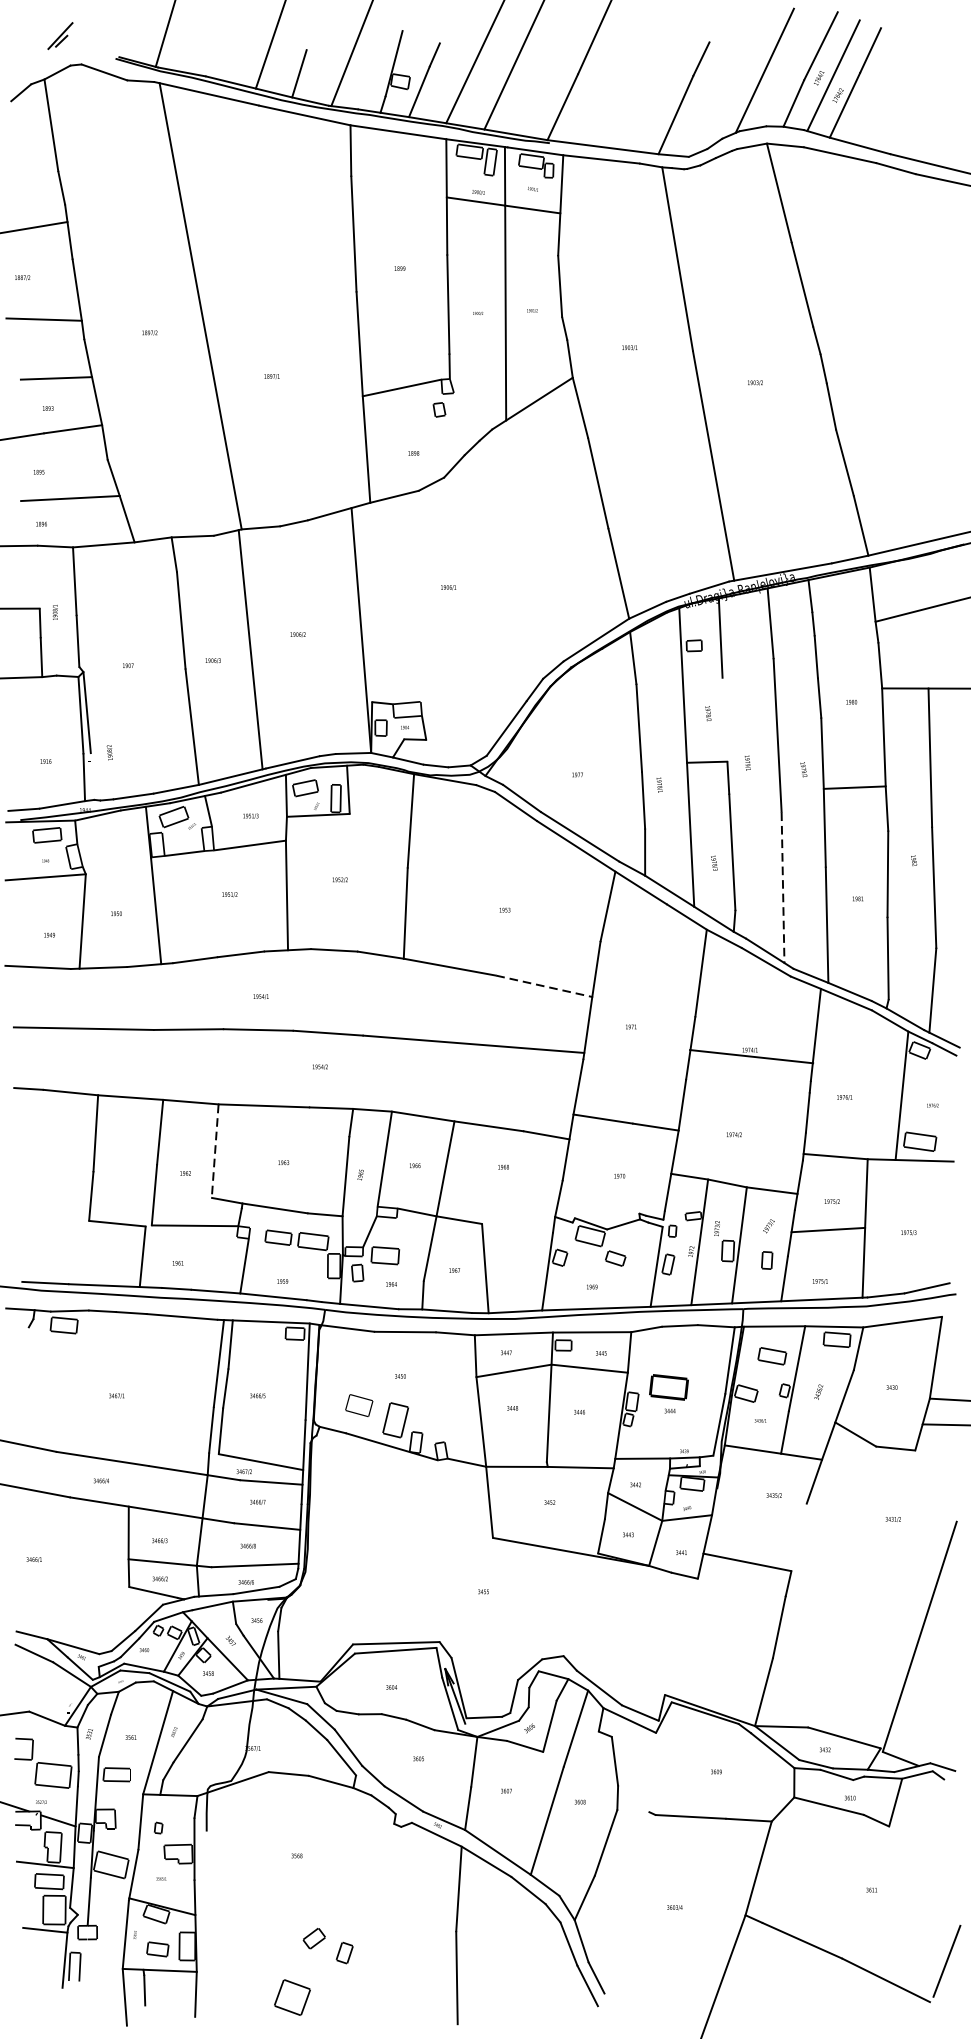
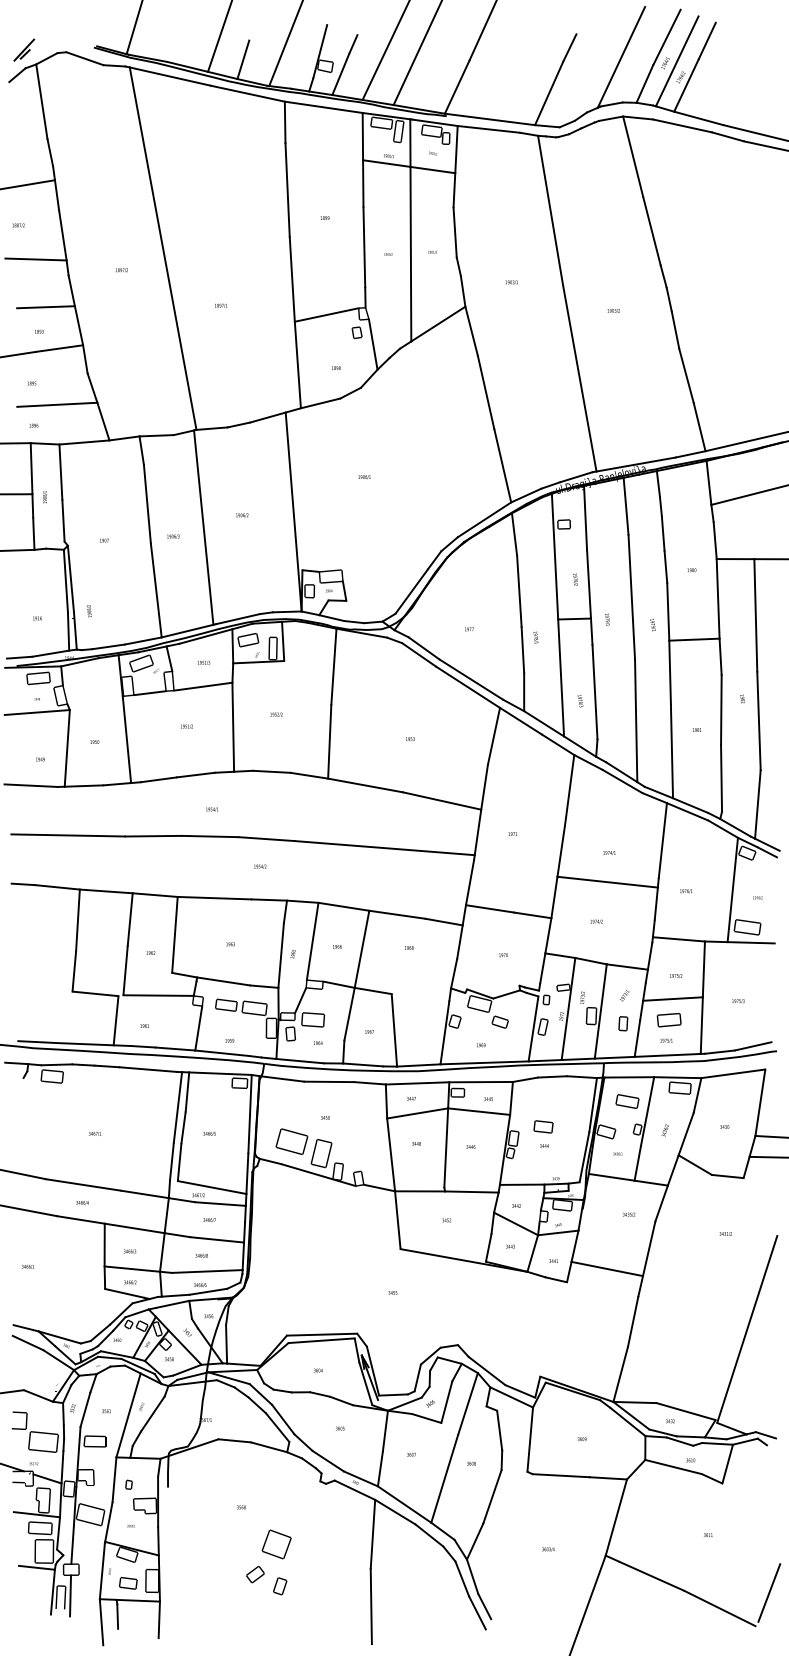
part: (60, 35) -> (24, 49), moved
line: (458, 424) -> (372, 344), added
line: (38, 576) -> (31, 468), added
line: (724, 719) -> (588, 584), added
line: (91, 776) -> (74, 630), added
line: (783, 888) -> (636, 721), dashed -> solid
line: (544, 986) -> (442, 801), dashed -> solid
line: (751, 1055) -> (607, 881), moved
line: (214, 1150) -> (174, 934), dashed -> solid
part: (822, 1255) -> (668, 1019), added
part: (668, 1386) -> (543, 1126), size x0.62
part: (358, 1405) -> (291, 1141), size x1.43
line: (799, 1537) -> (649, 1248), added
line: (652, 1772) -> (530, 1439), added
line: (86, 1964) -> (70, 1595), added
part: (292, 1997) -> (276, 1544), moved

